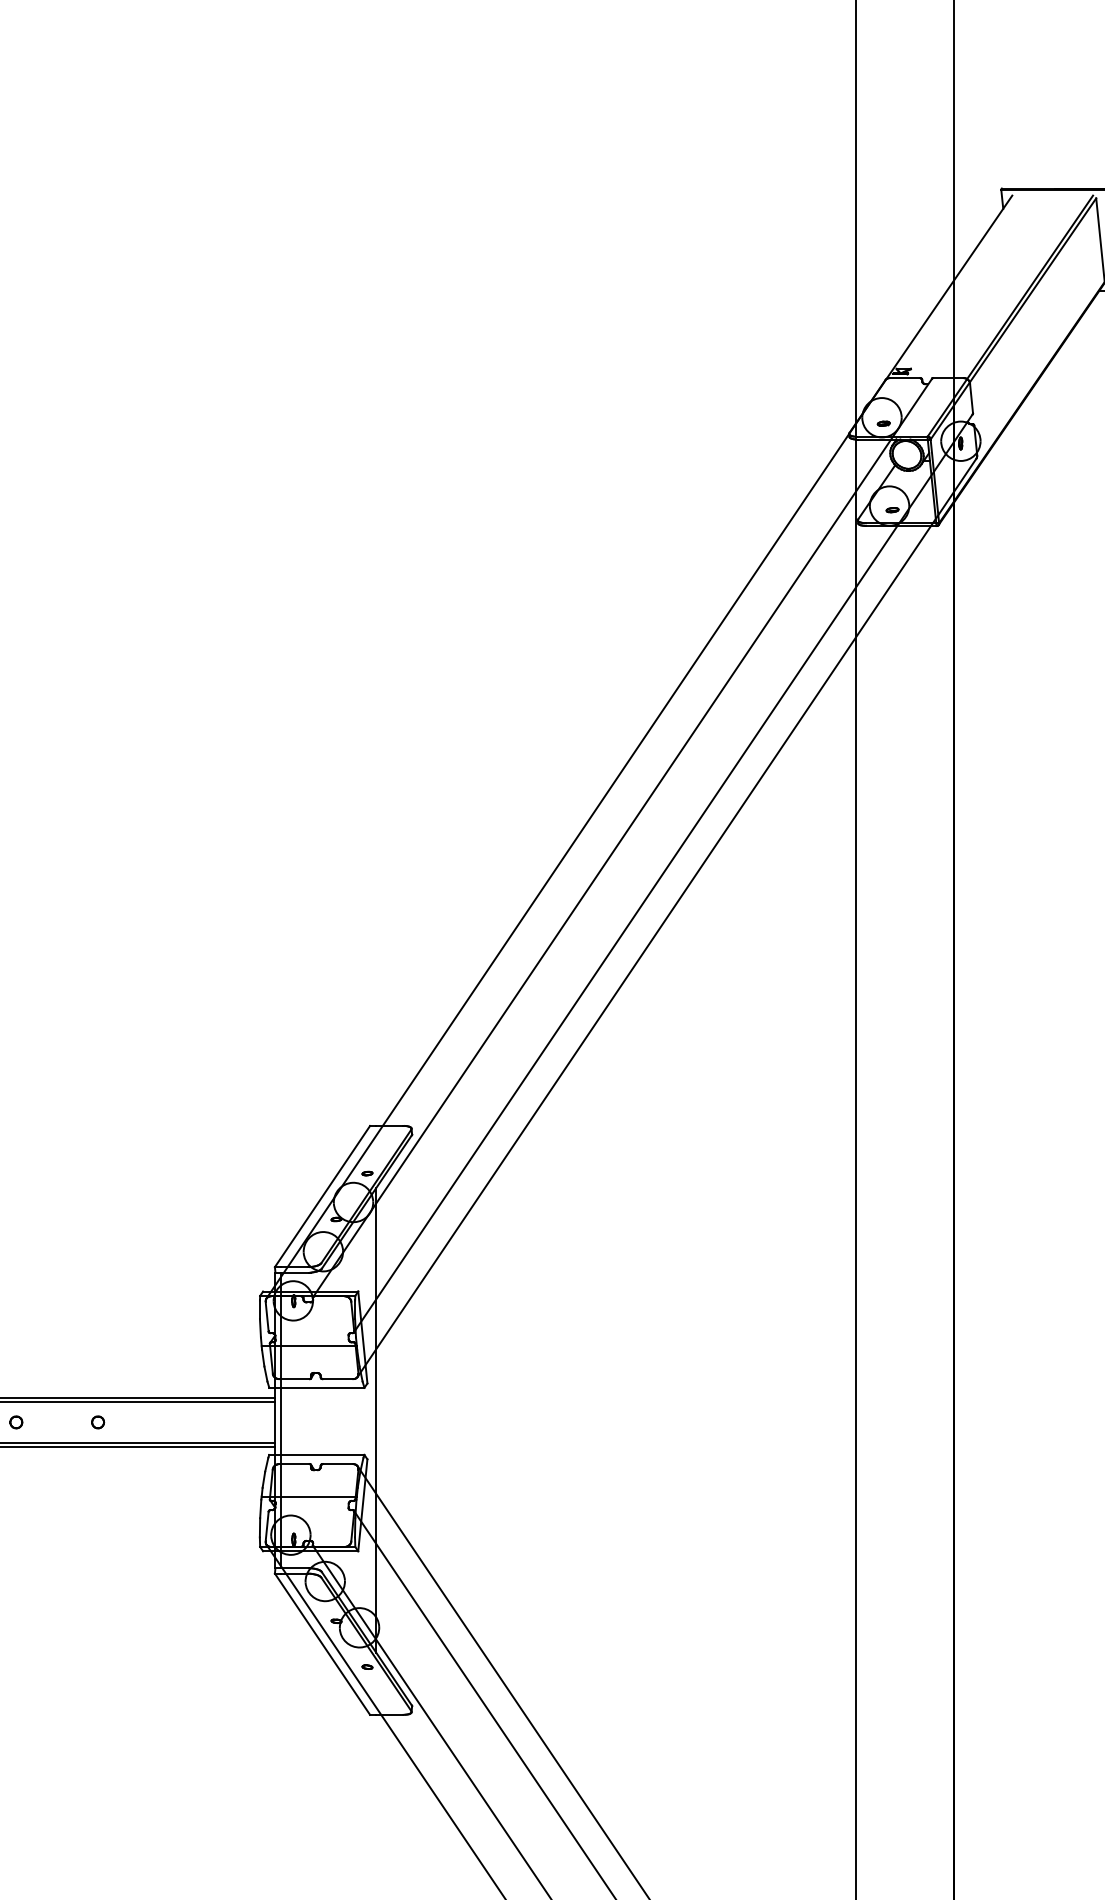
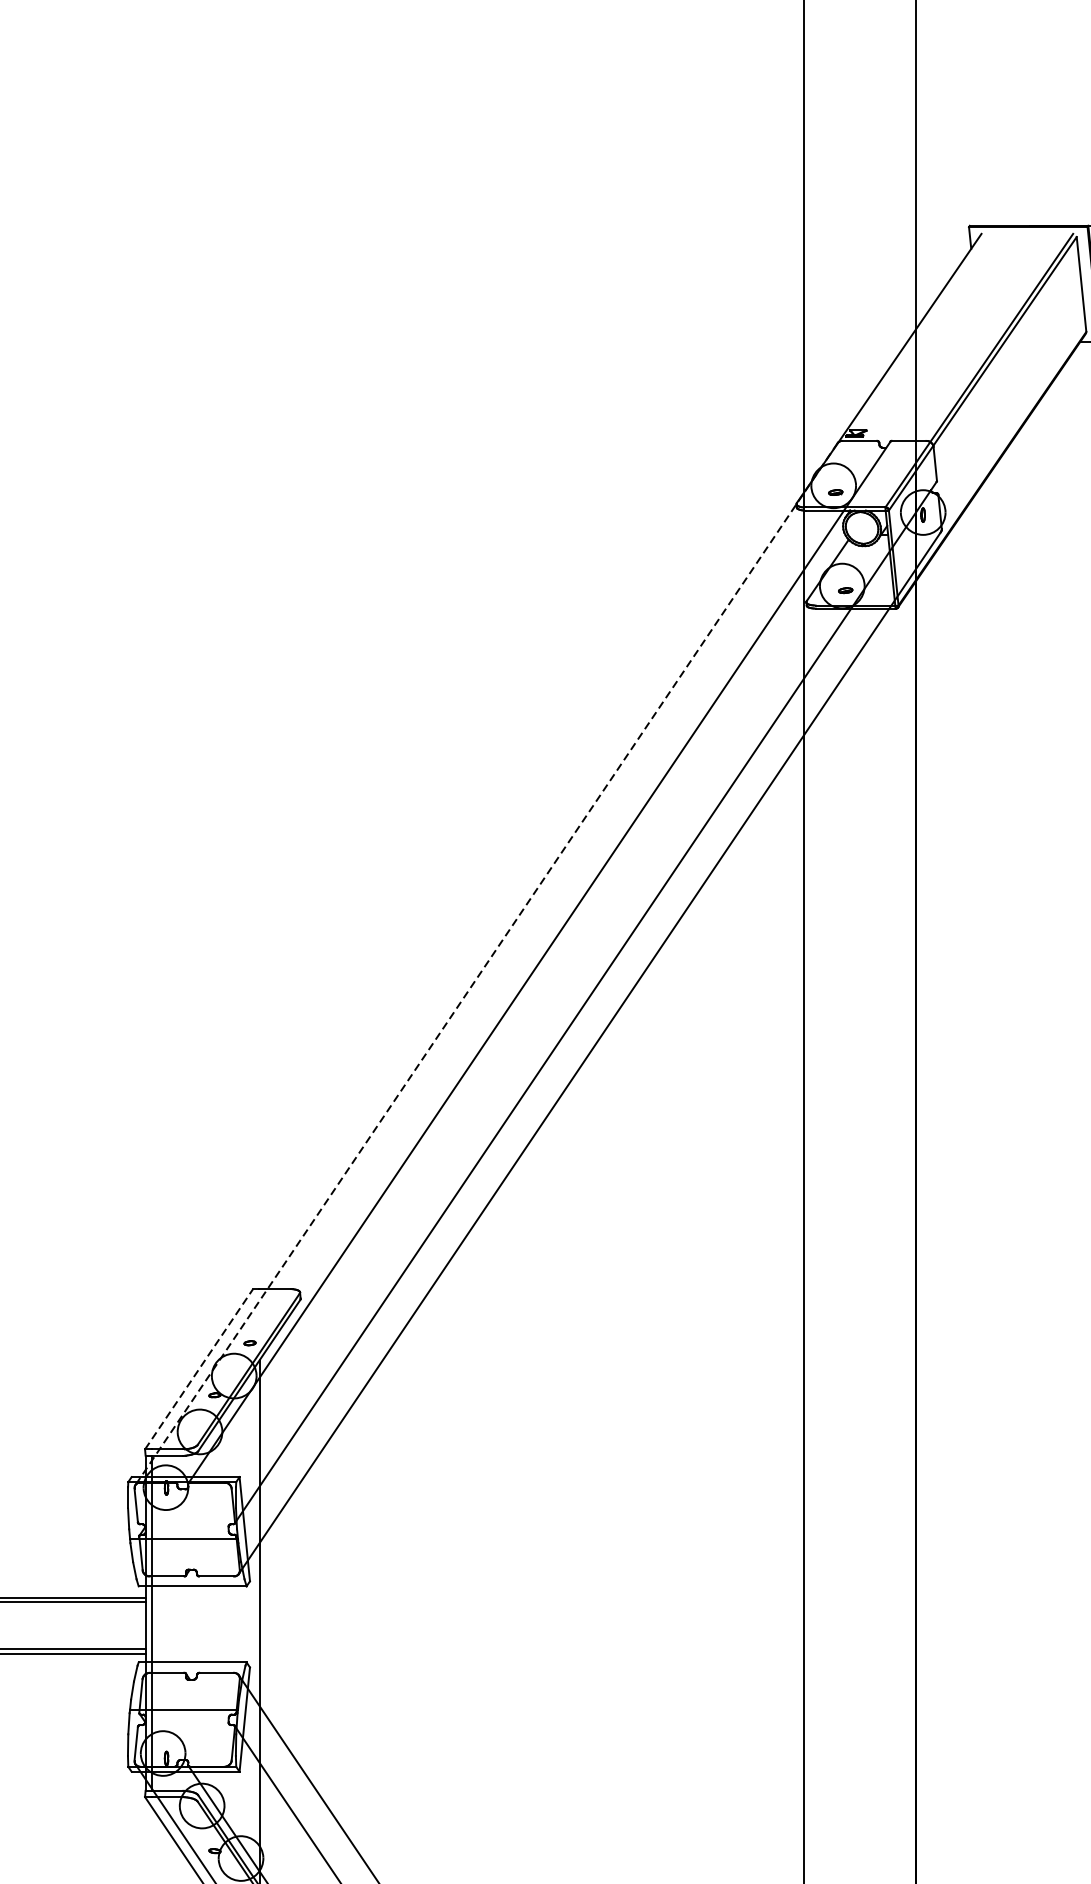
line: (576, 839) -> (487, 964), solid -> dashed
line: (322, 1196) -> (199, 1369), solid -> dashed

